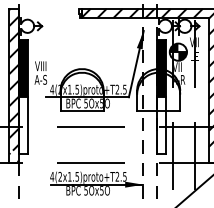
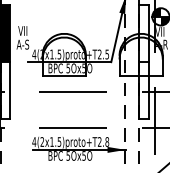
text: (40, 66) -> (22, 31), VIII -> VII
fill: (160, 68) -> (143, 33), removed
text: (124, 176) -> (106, 141), 4(2x1.5)proto+T2.5 -> 4(2x1.5)proto+T2.8

